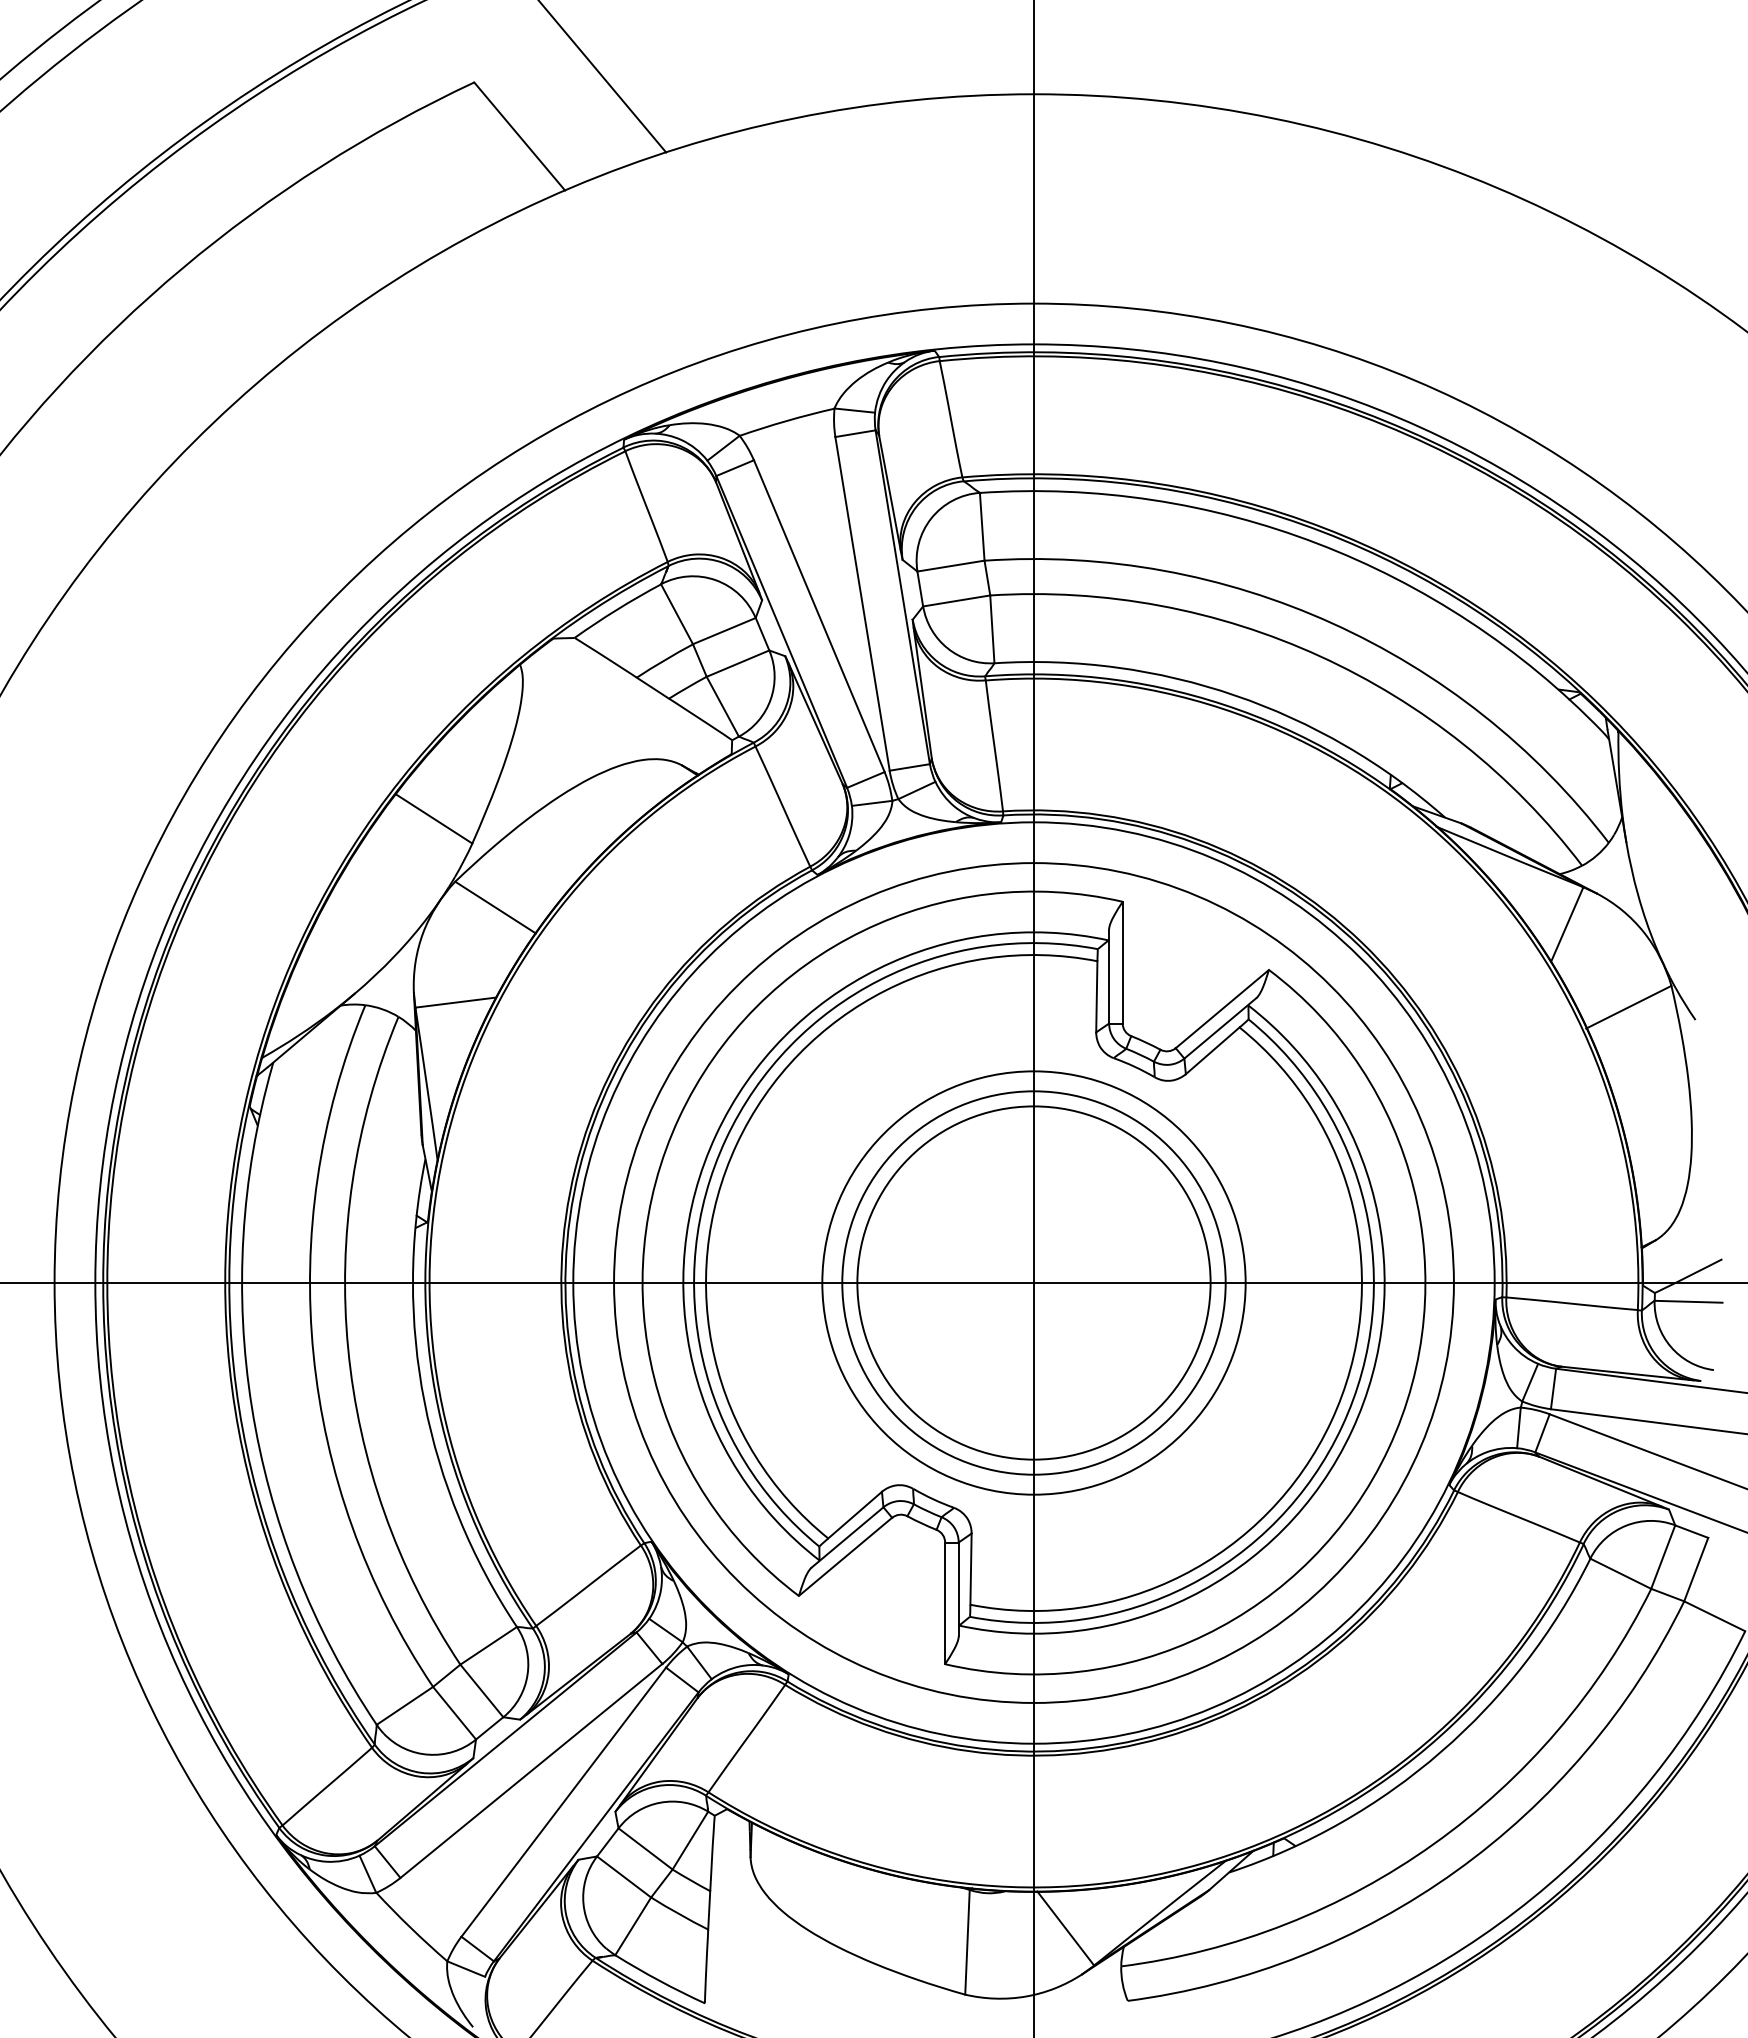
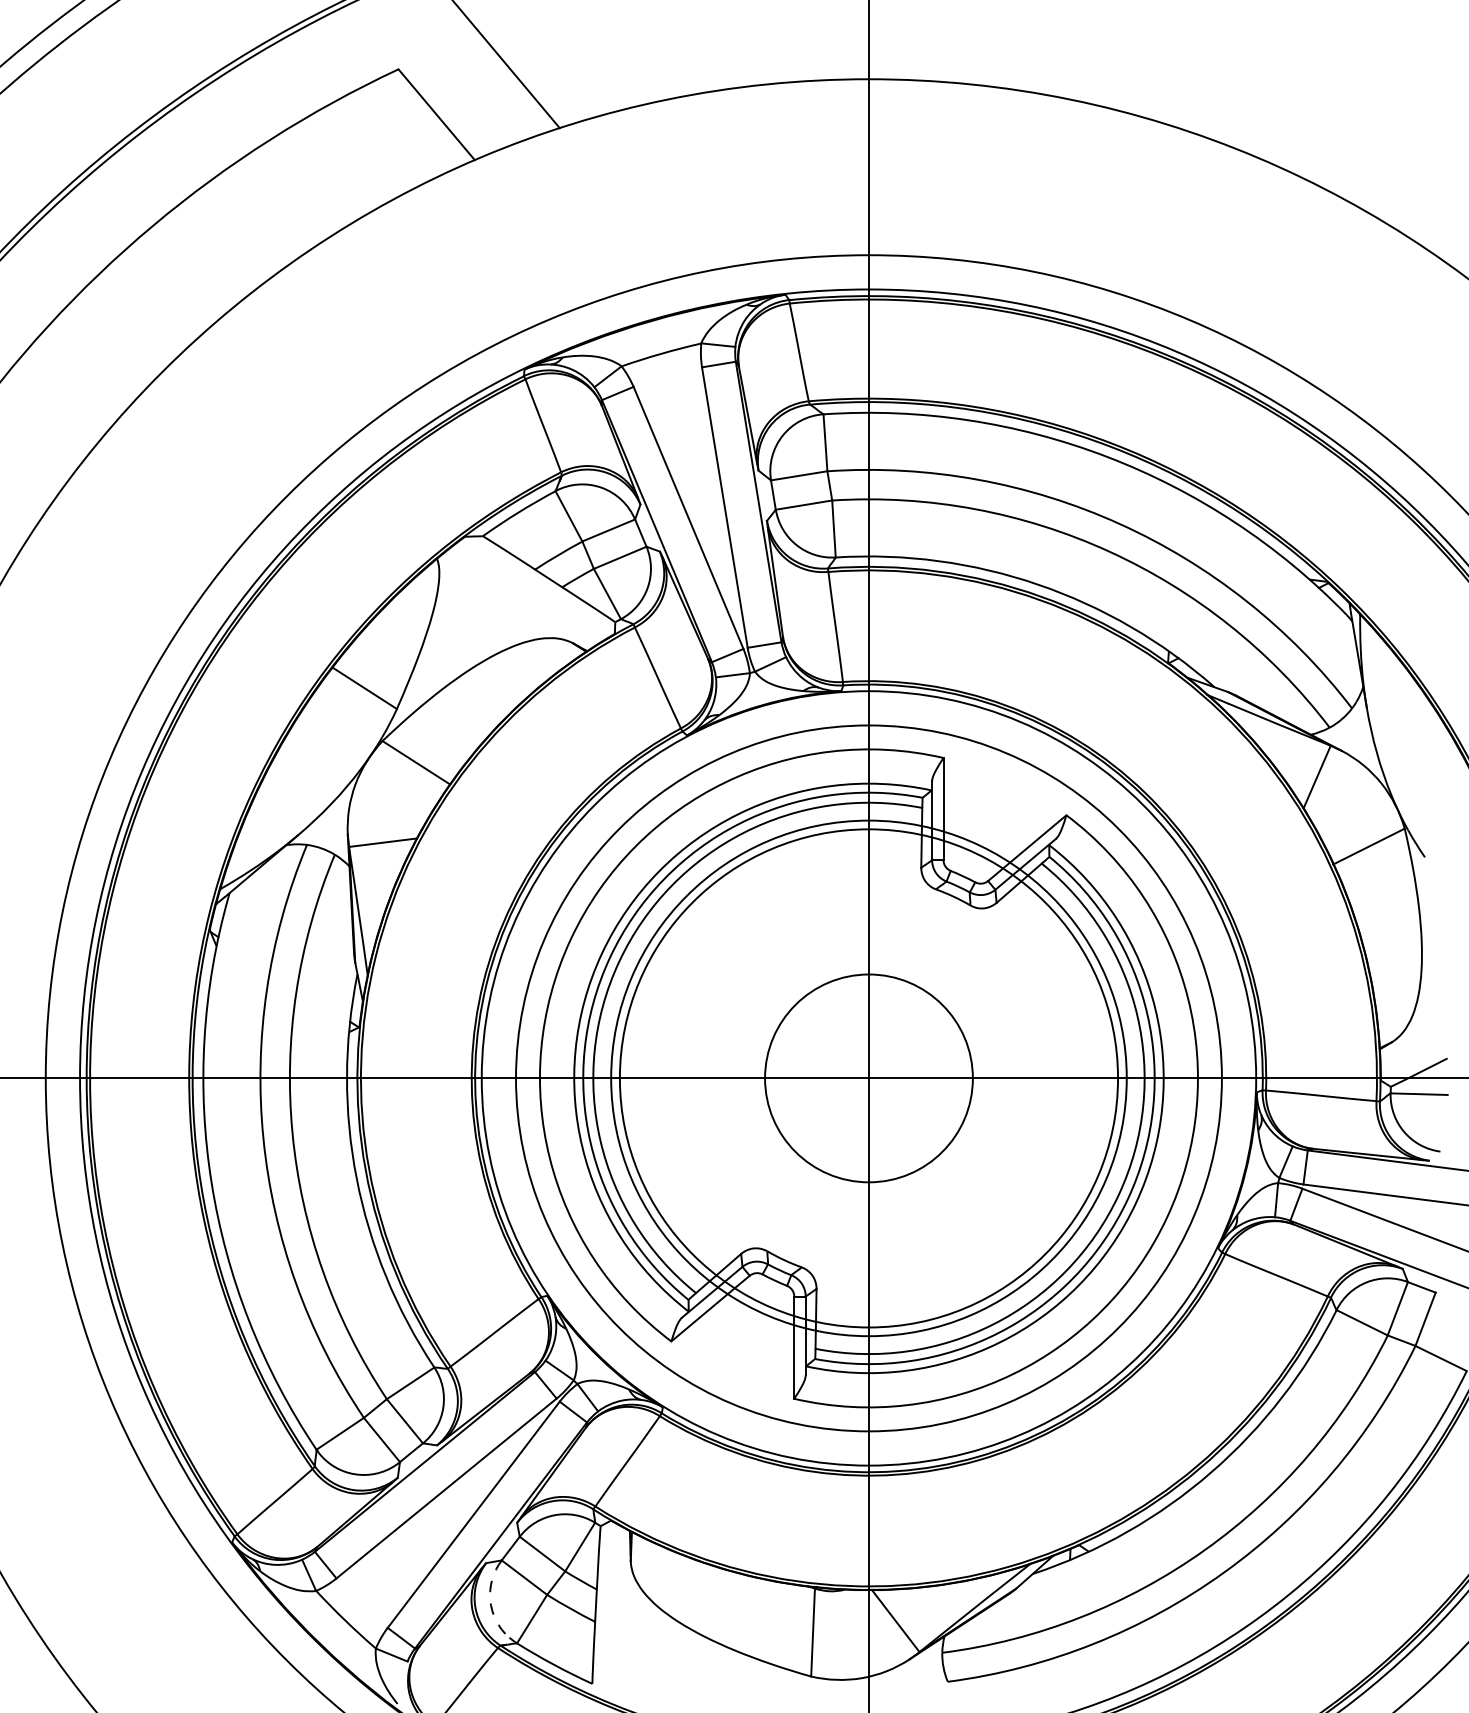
circle: (1033, 1282) -> (868, 1077), size x0.7
circle: (1033, 1282) -> (868, 1077), size x1.4
circle: (1033, 1282) -> (868, 1077), size x1.6
arc: (583, 1904) -> (490, 1600), solid -> dashed

